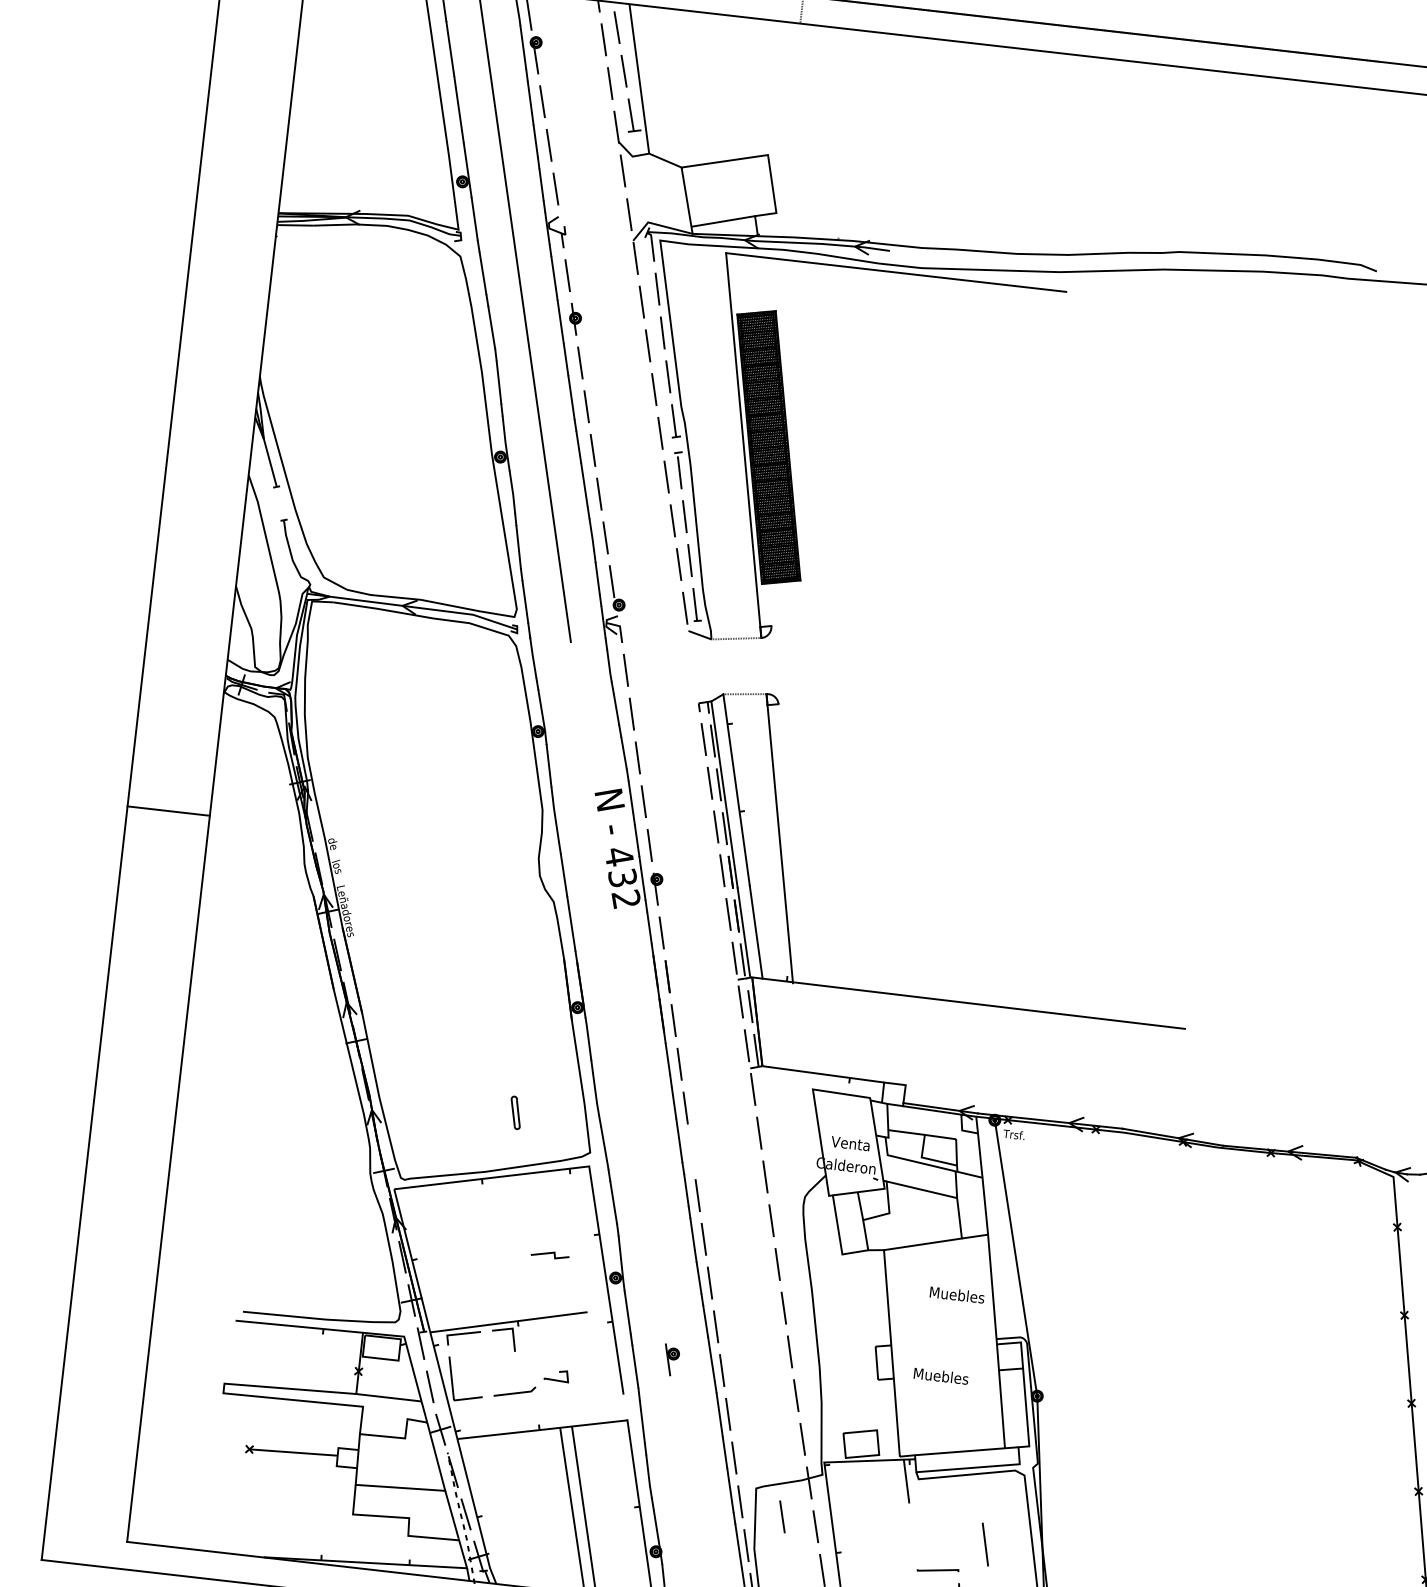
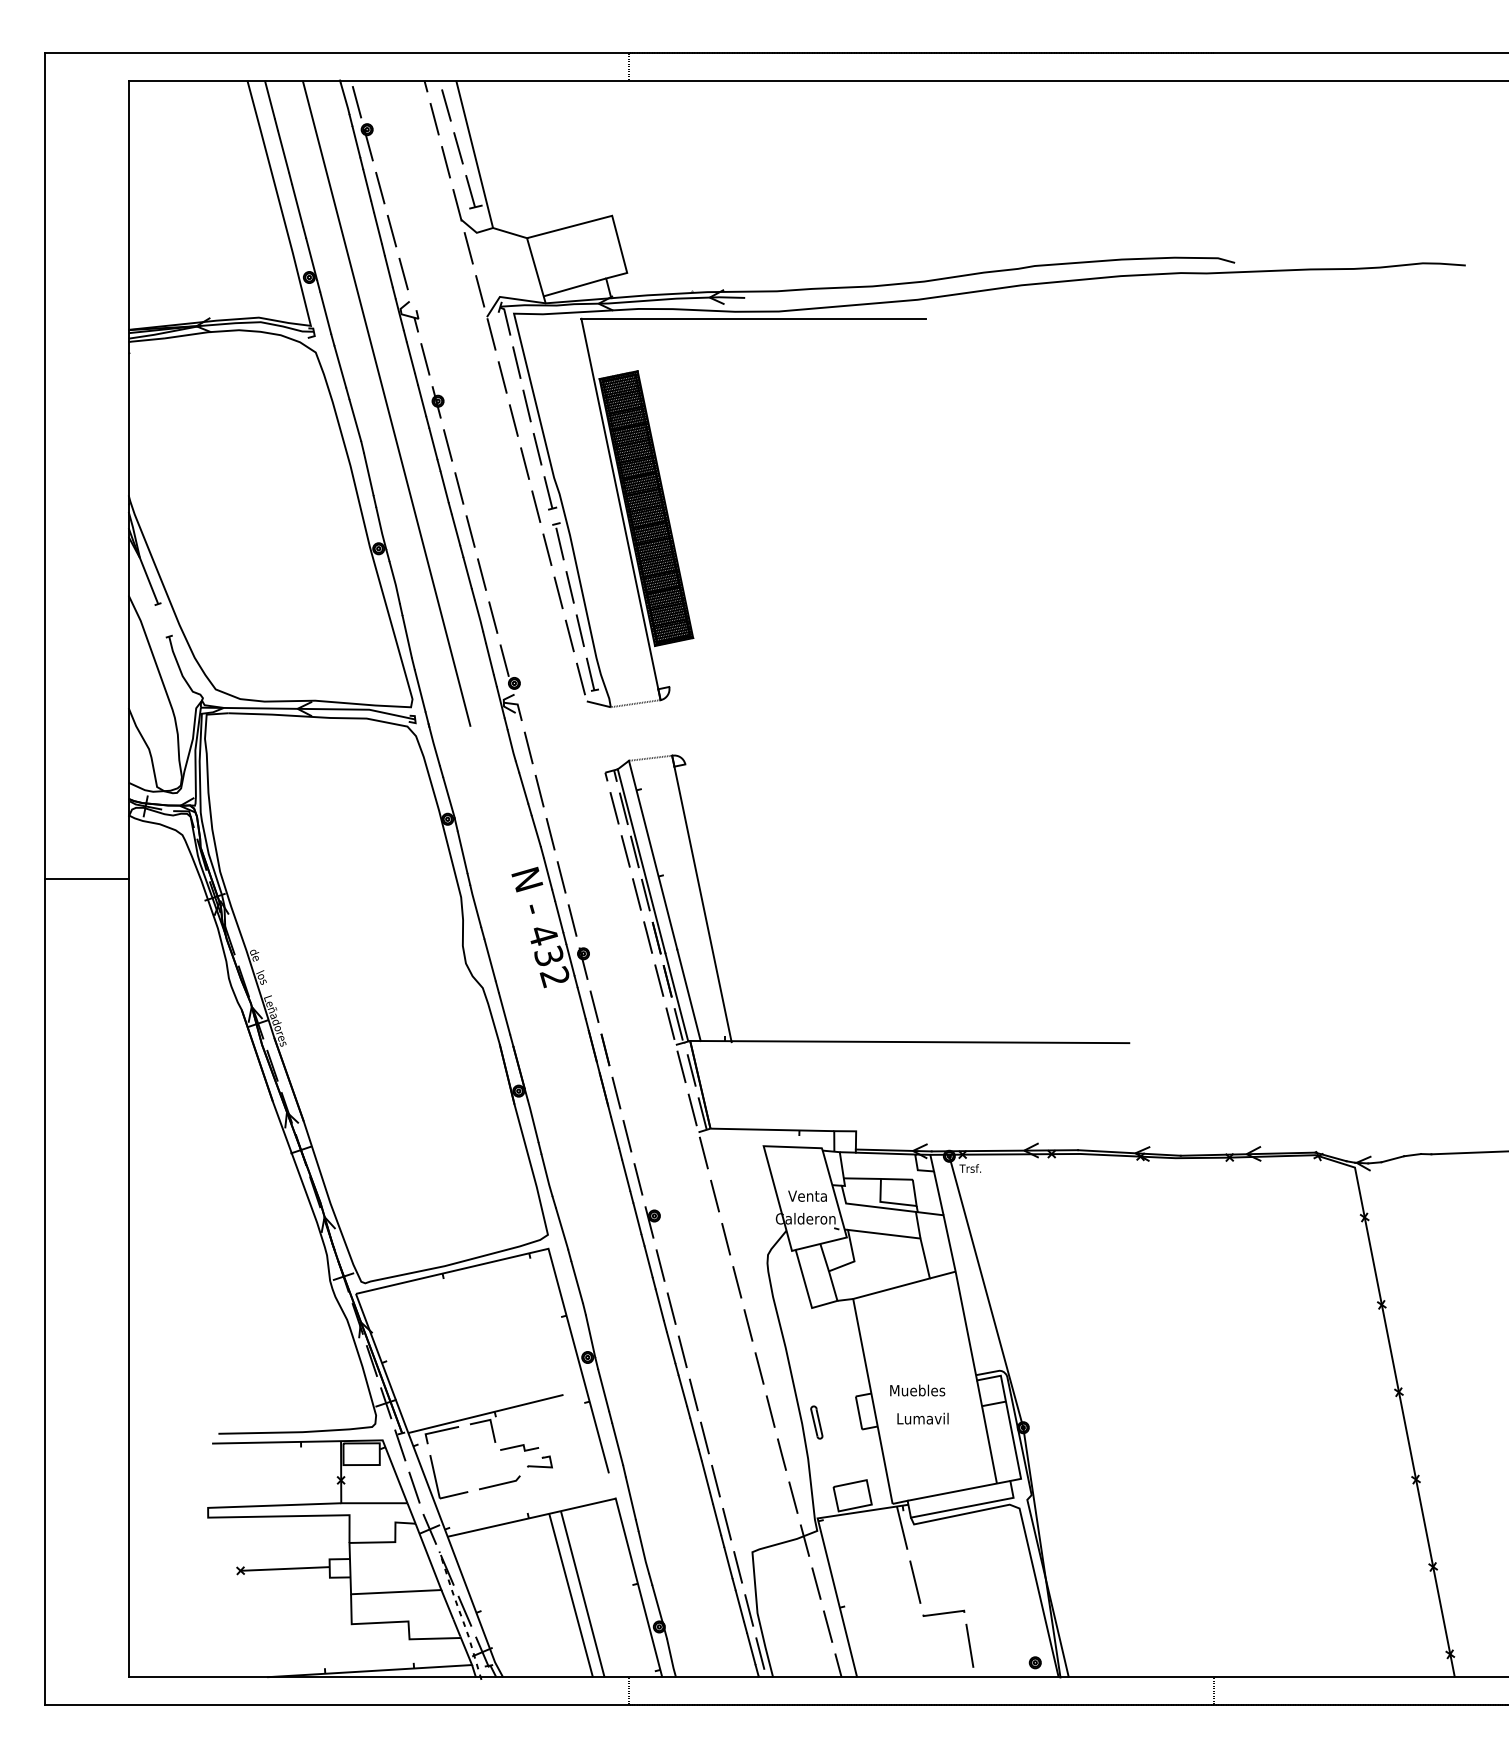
line: (168, 811) -> (86, 879), moved
part: (515, 1112) -> (816, 1422), moved
line: (550, 1253) -> (519, 1446), moved
text: (957, 1294) -> (917, 1390), moved
part: (670, 1360) -> (652, 1222), moved
text: (941, 1376) -> (925, 1418), Muebles -> Lumavil
line: (782, 1516) -> (781, 1577), removed
line: (985, 1543) -> (915, 1581), moved

